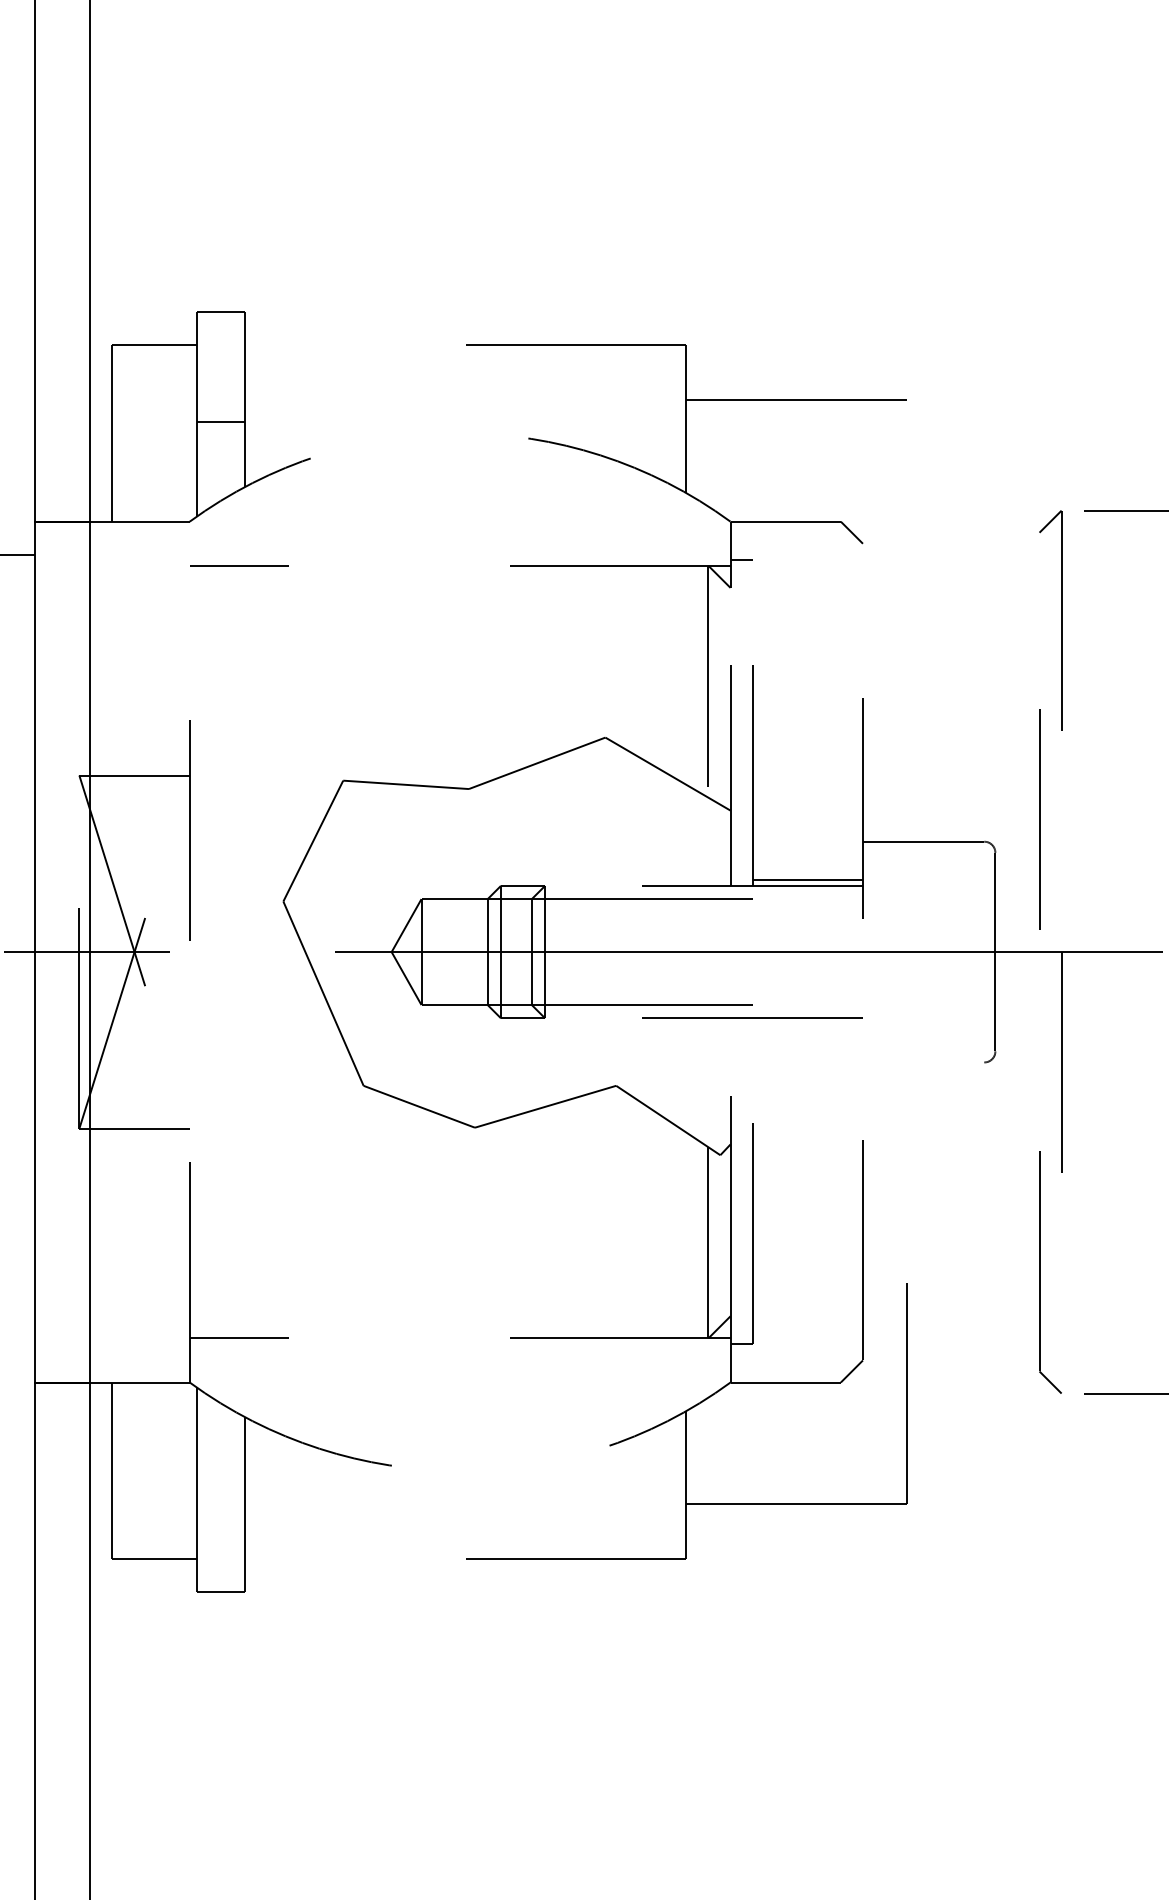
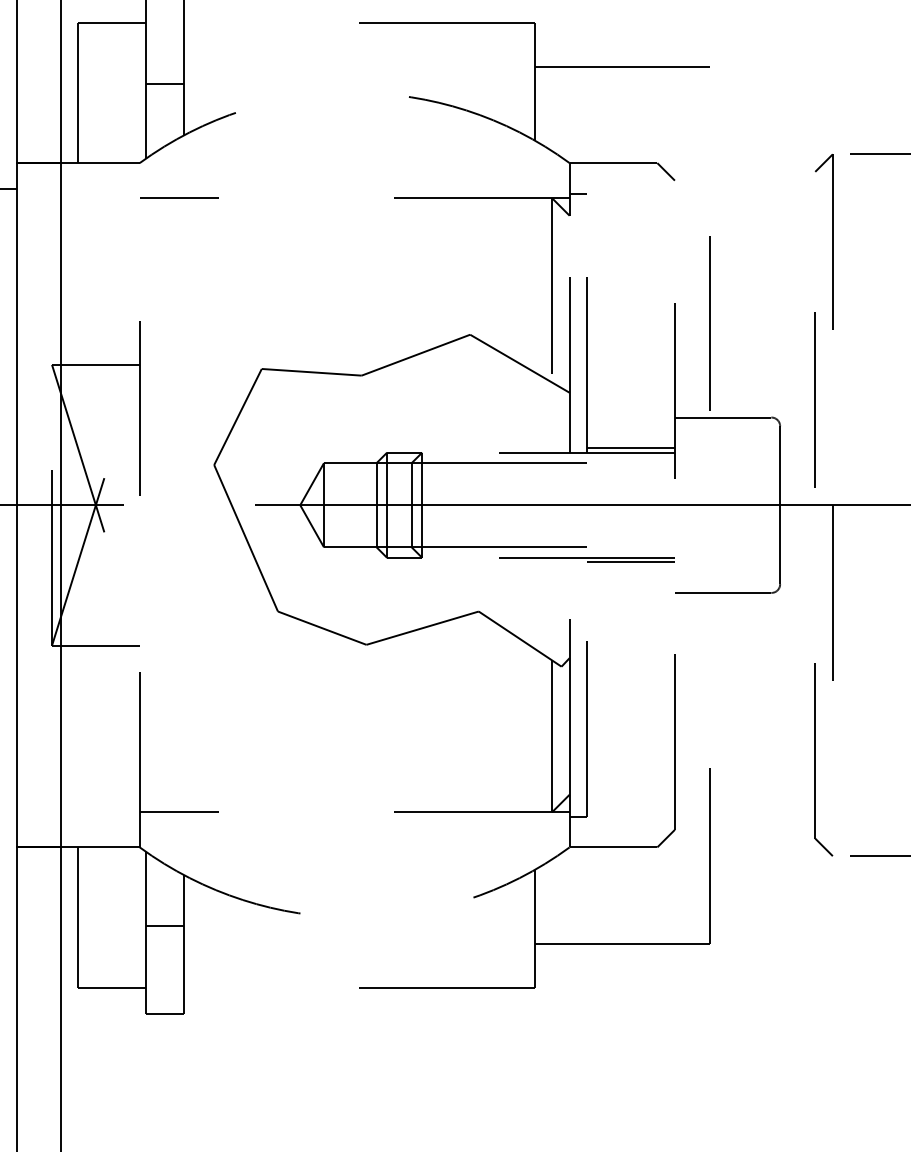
line: (906, 723) -> (709, 323), added
line: (807, 1023) -> (630, 562), added
line: (923, 1062) -> (723, 593), added
line: (220, 1481) -> (164, 926), added

